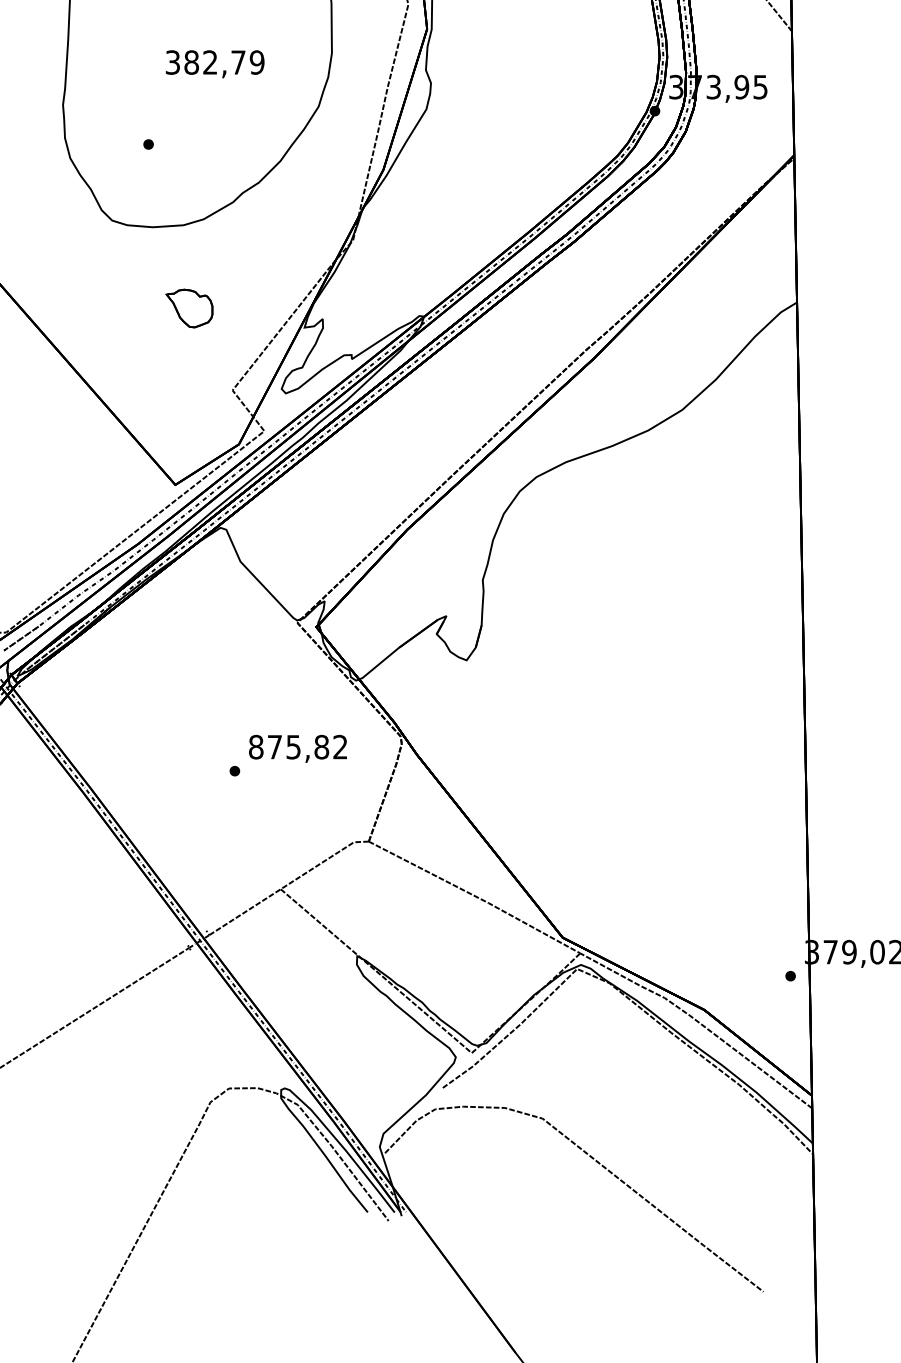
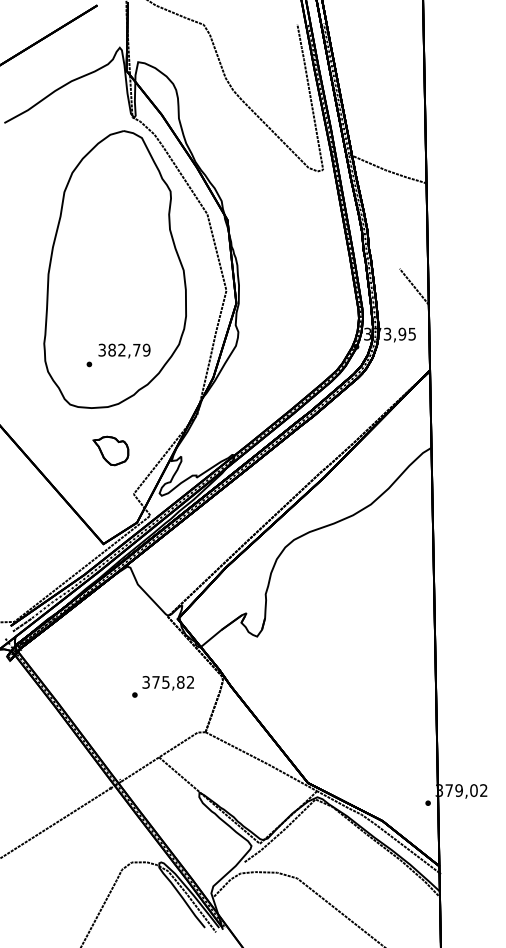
text: (215, 63) -> (124, 350), moved
part: (188, 307) -> (110, 450), size x1.43
text: (254, 747) -> (145, 682), 875,82 -> 375,82

